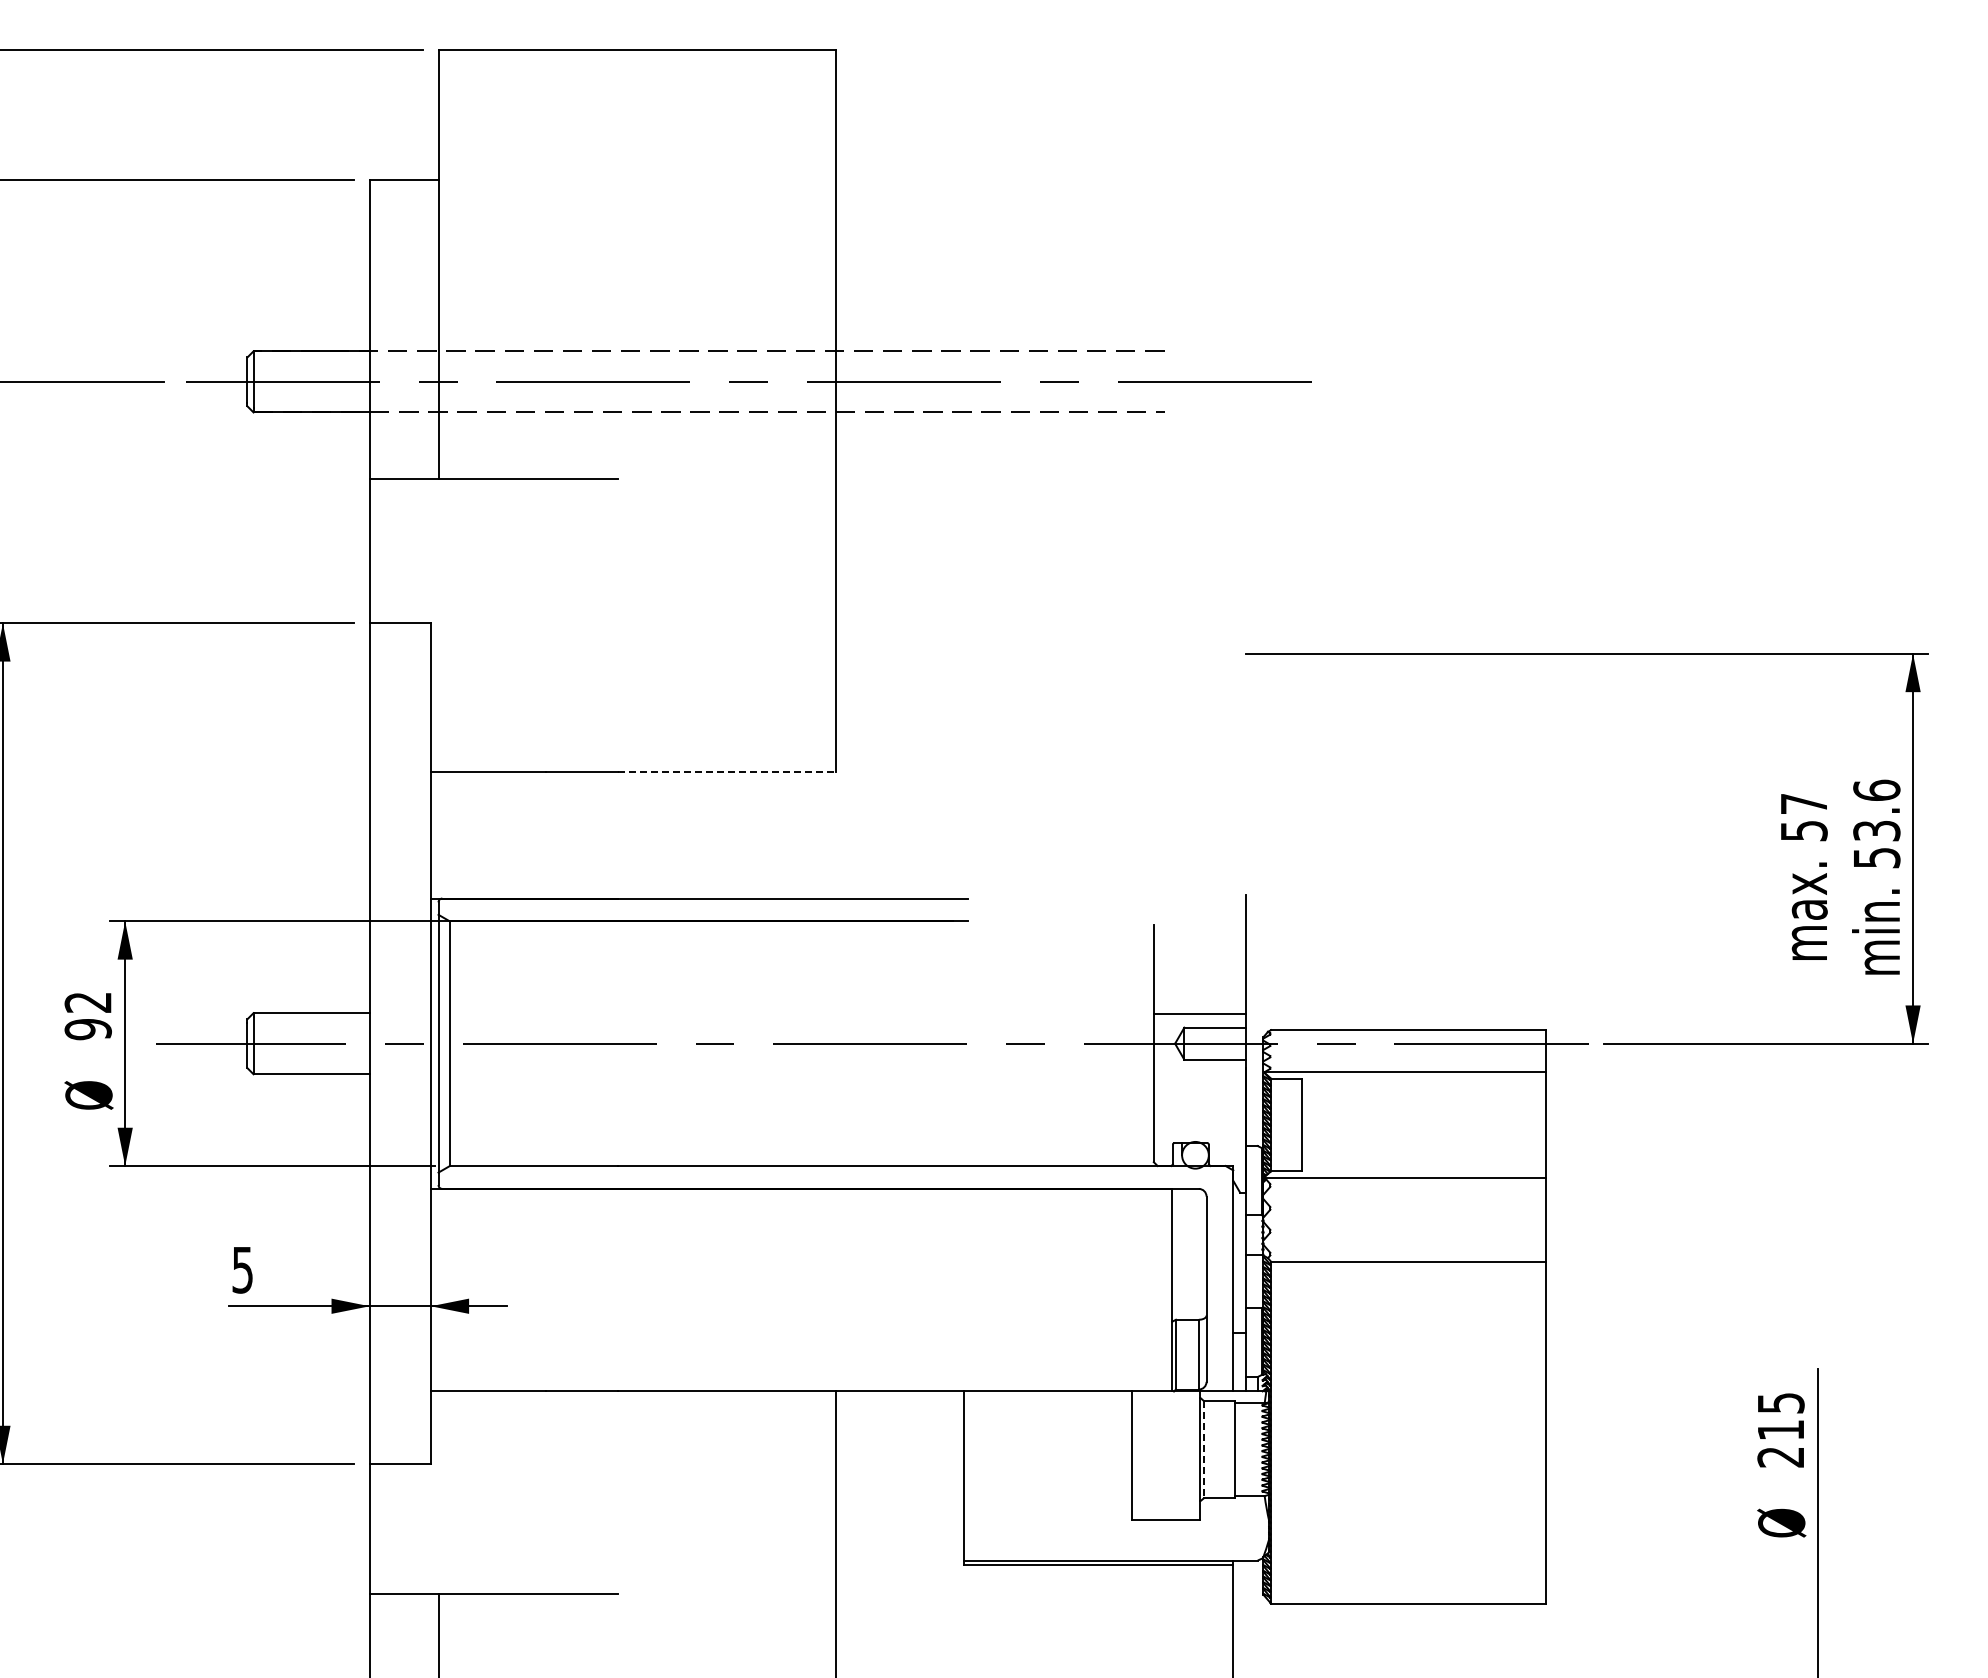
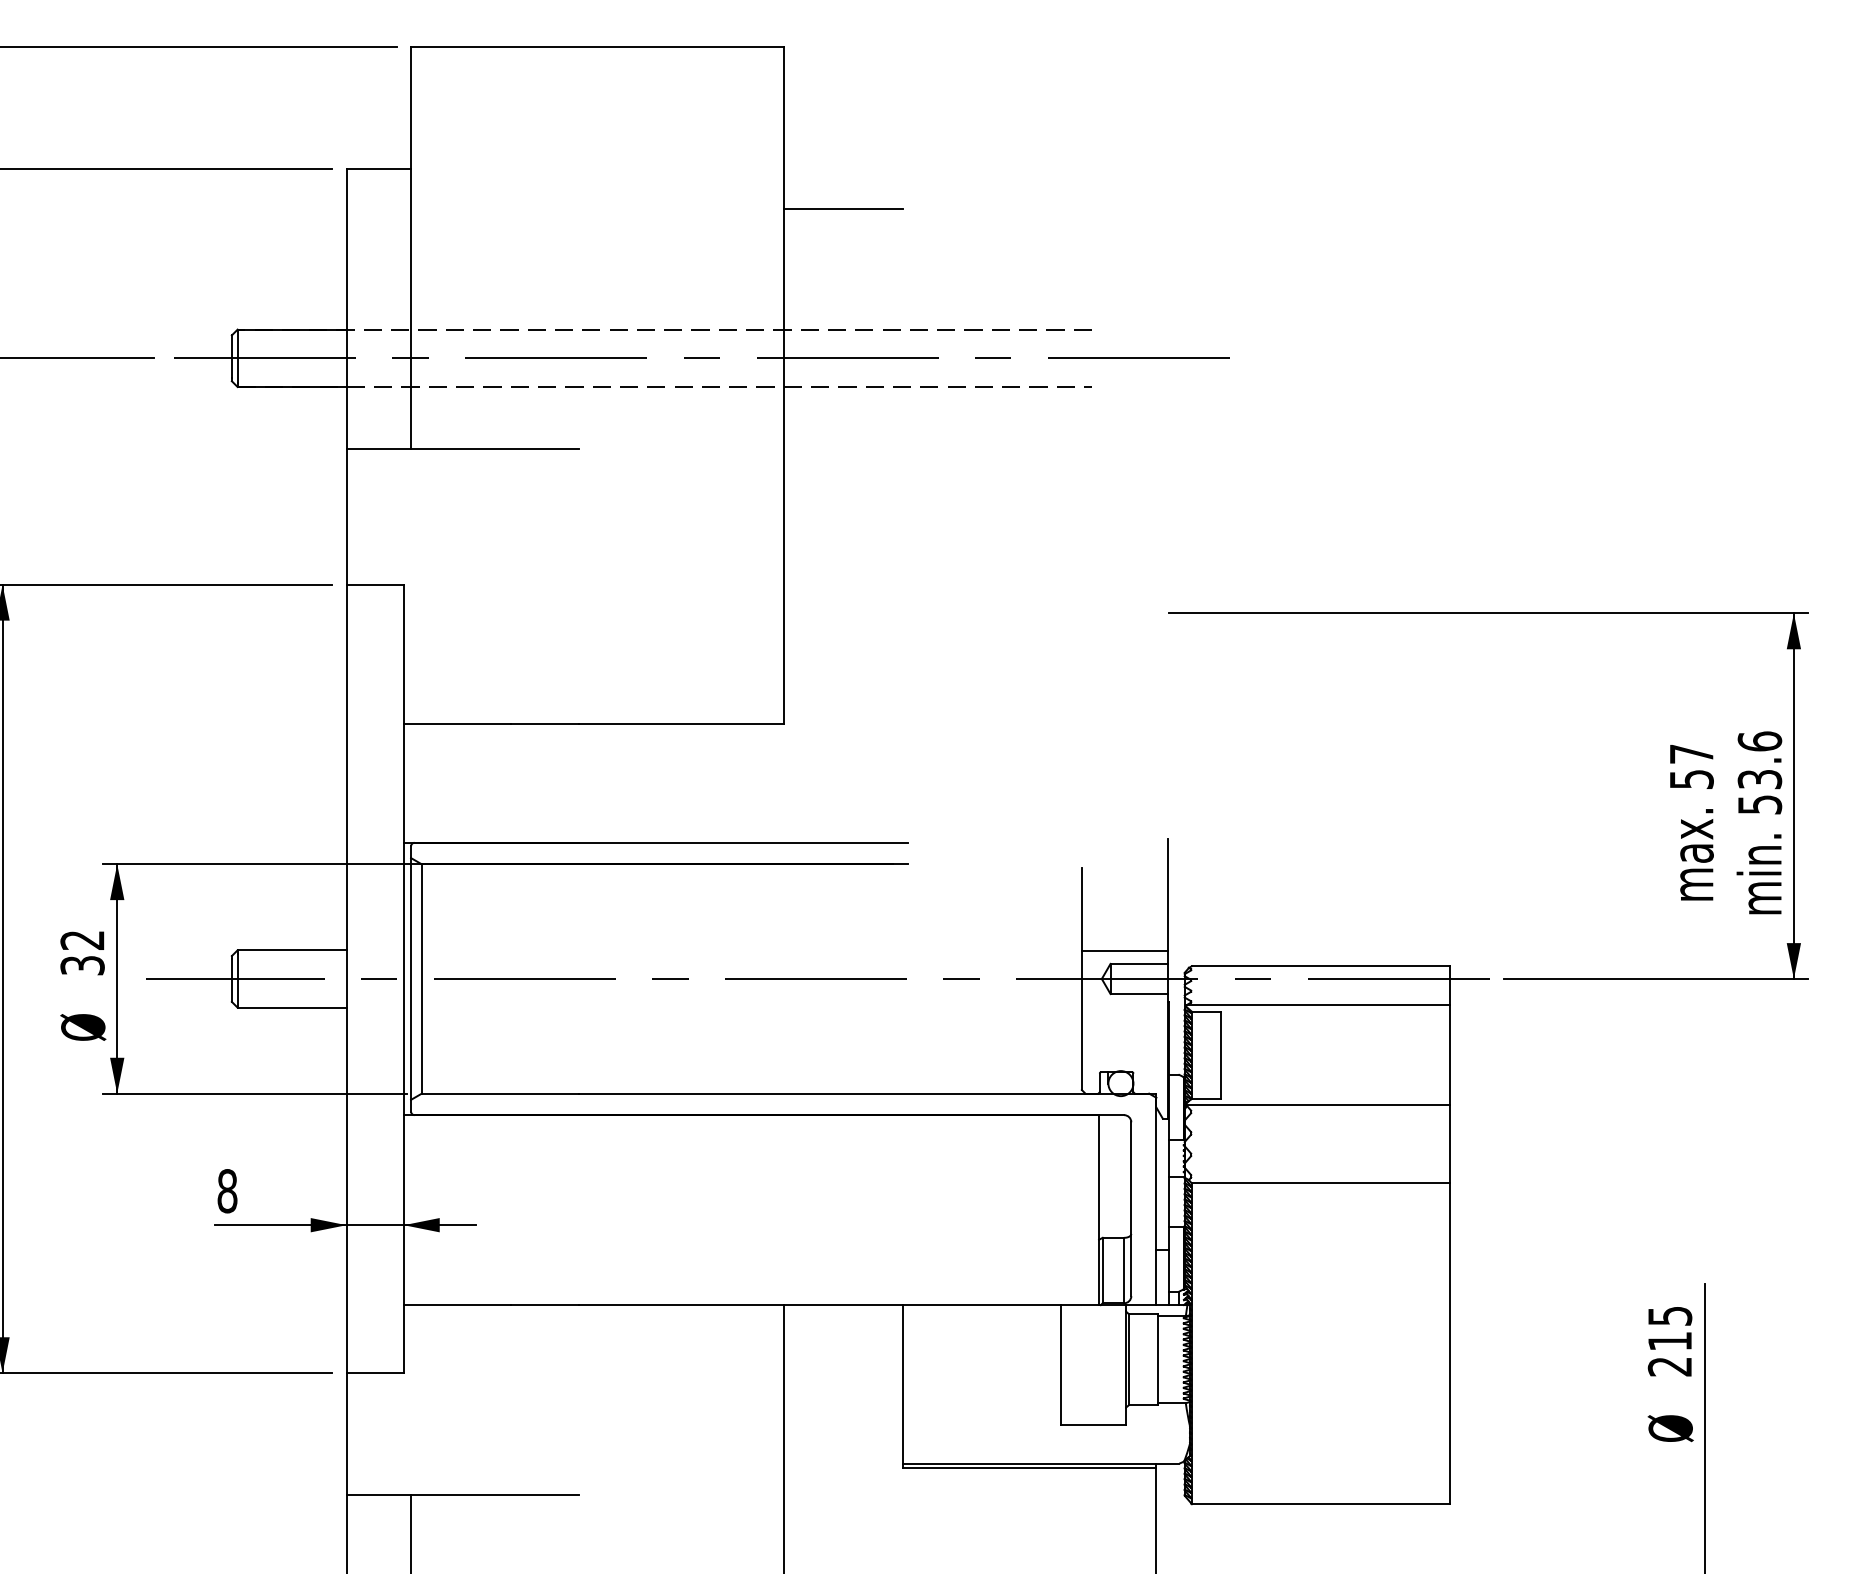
line: (899, 222) -> (843, 208), added
line: (726, 771) -> (681, 723), dashed -> solid
text: (87, 1029) -> (81, 965), 92 -> 32
text: (242, 1269) -> (227, 1190), 5 -> 8
line: (1204, 1450) -> (1129, 1360), dashed -> solid

